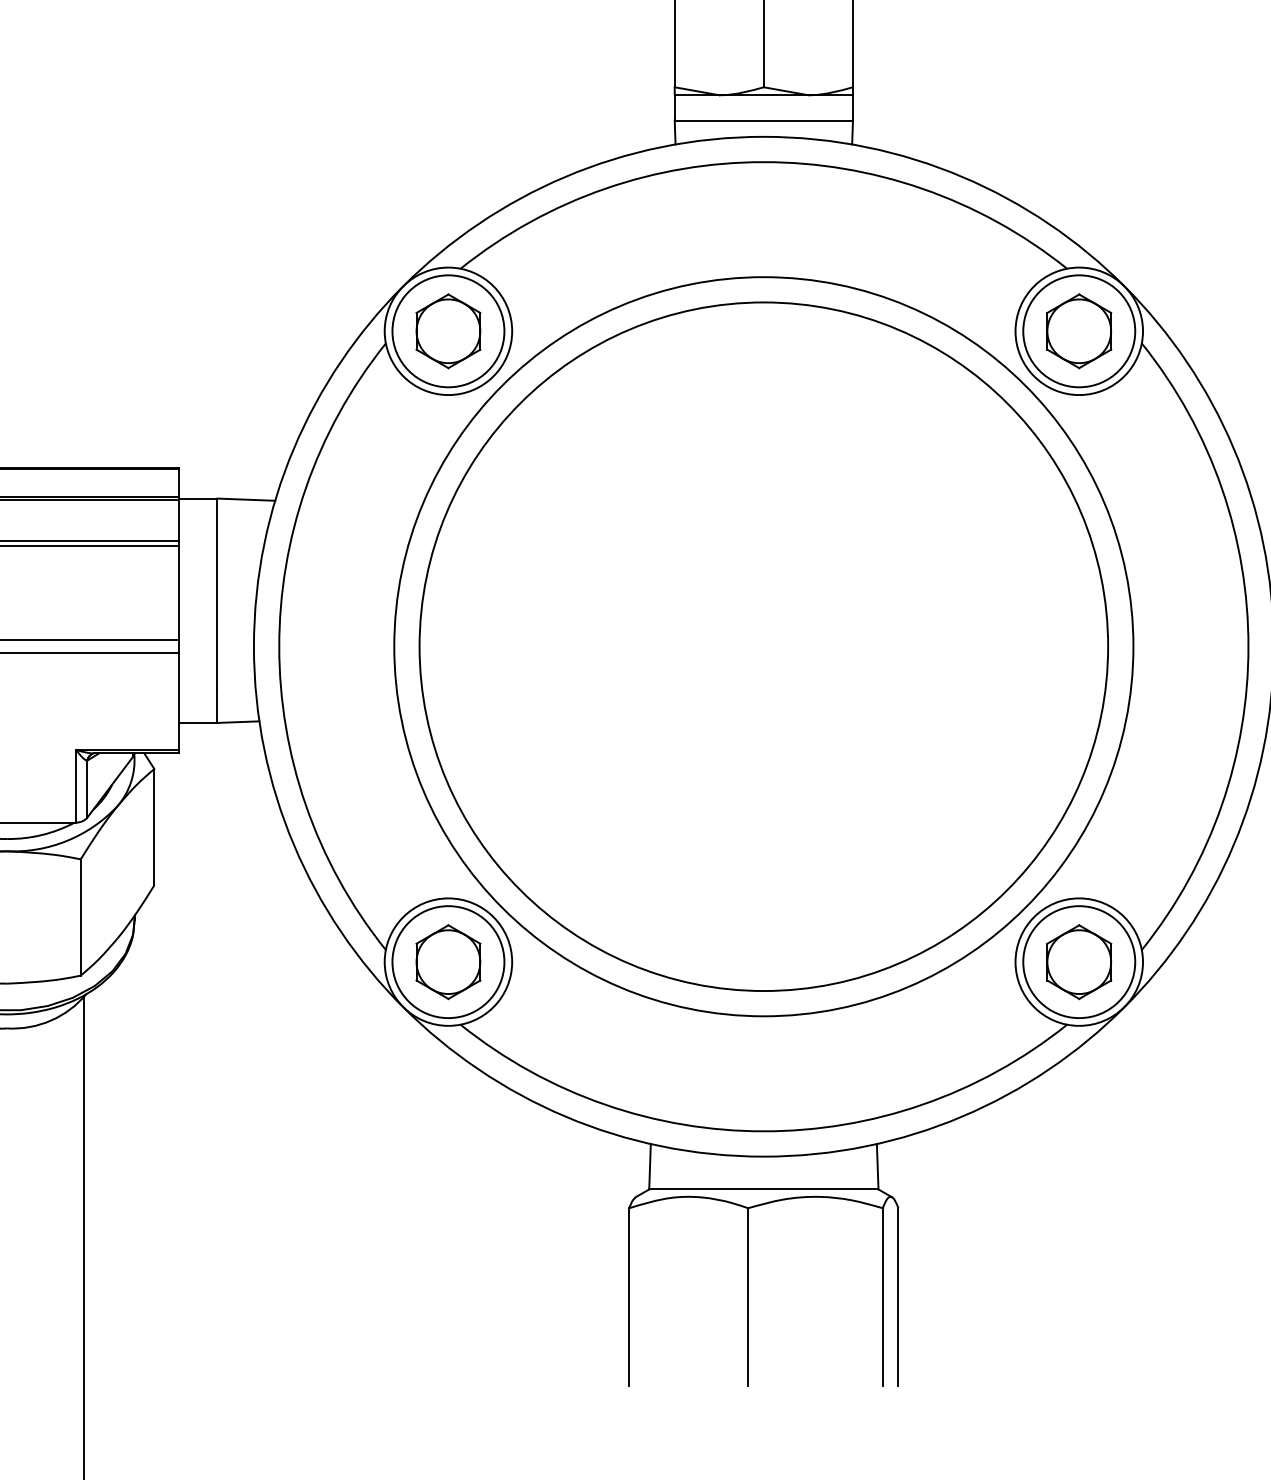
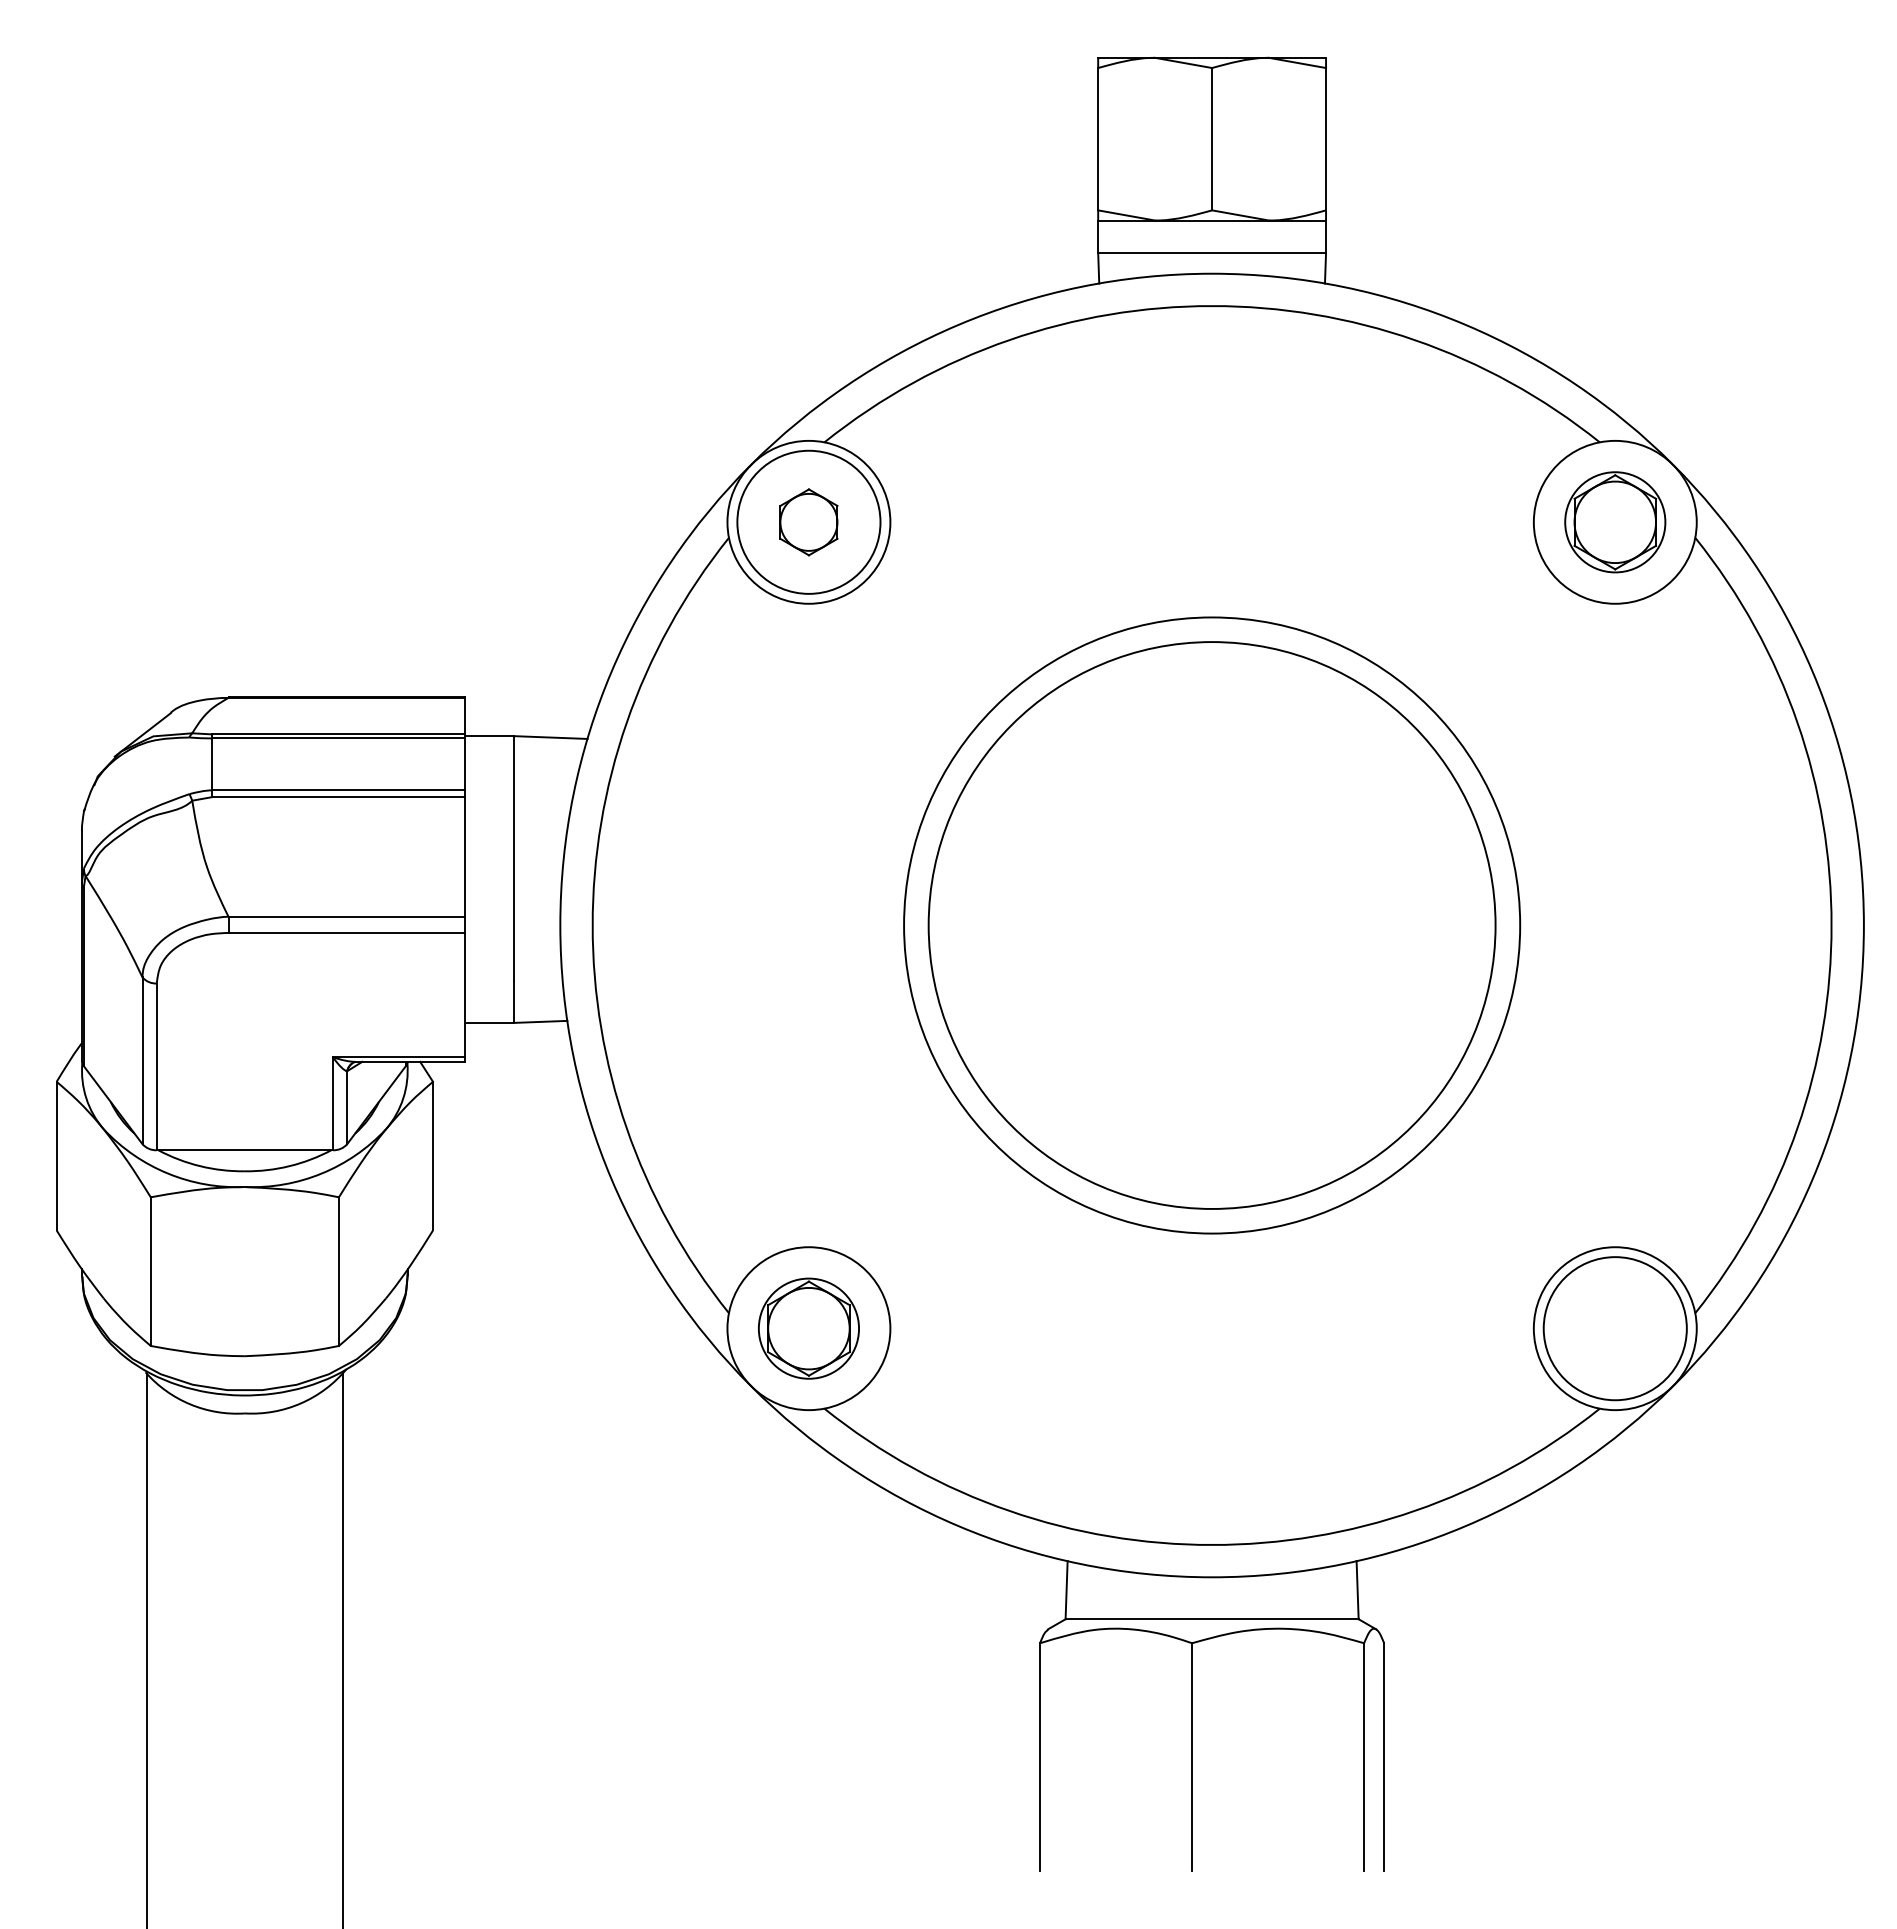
circle: (1078, 330) -> (1614, 521), size x0.7
part: (448, 331) -> (808, 522), size x0.7
circle: (763, 646) -> (1211, 925), size x0.6
circle: (764, 646) -> (1212, 925), size x0.7
circle: (448, 961) -> (808, 1328), size x0.7
part: (1079, 961) -> (1615, 1328), removed

